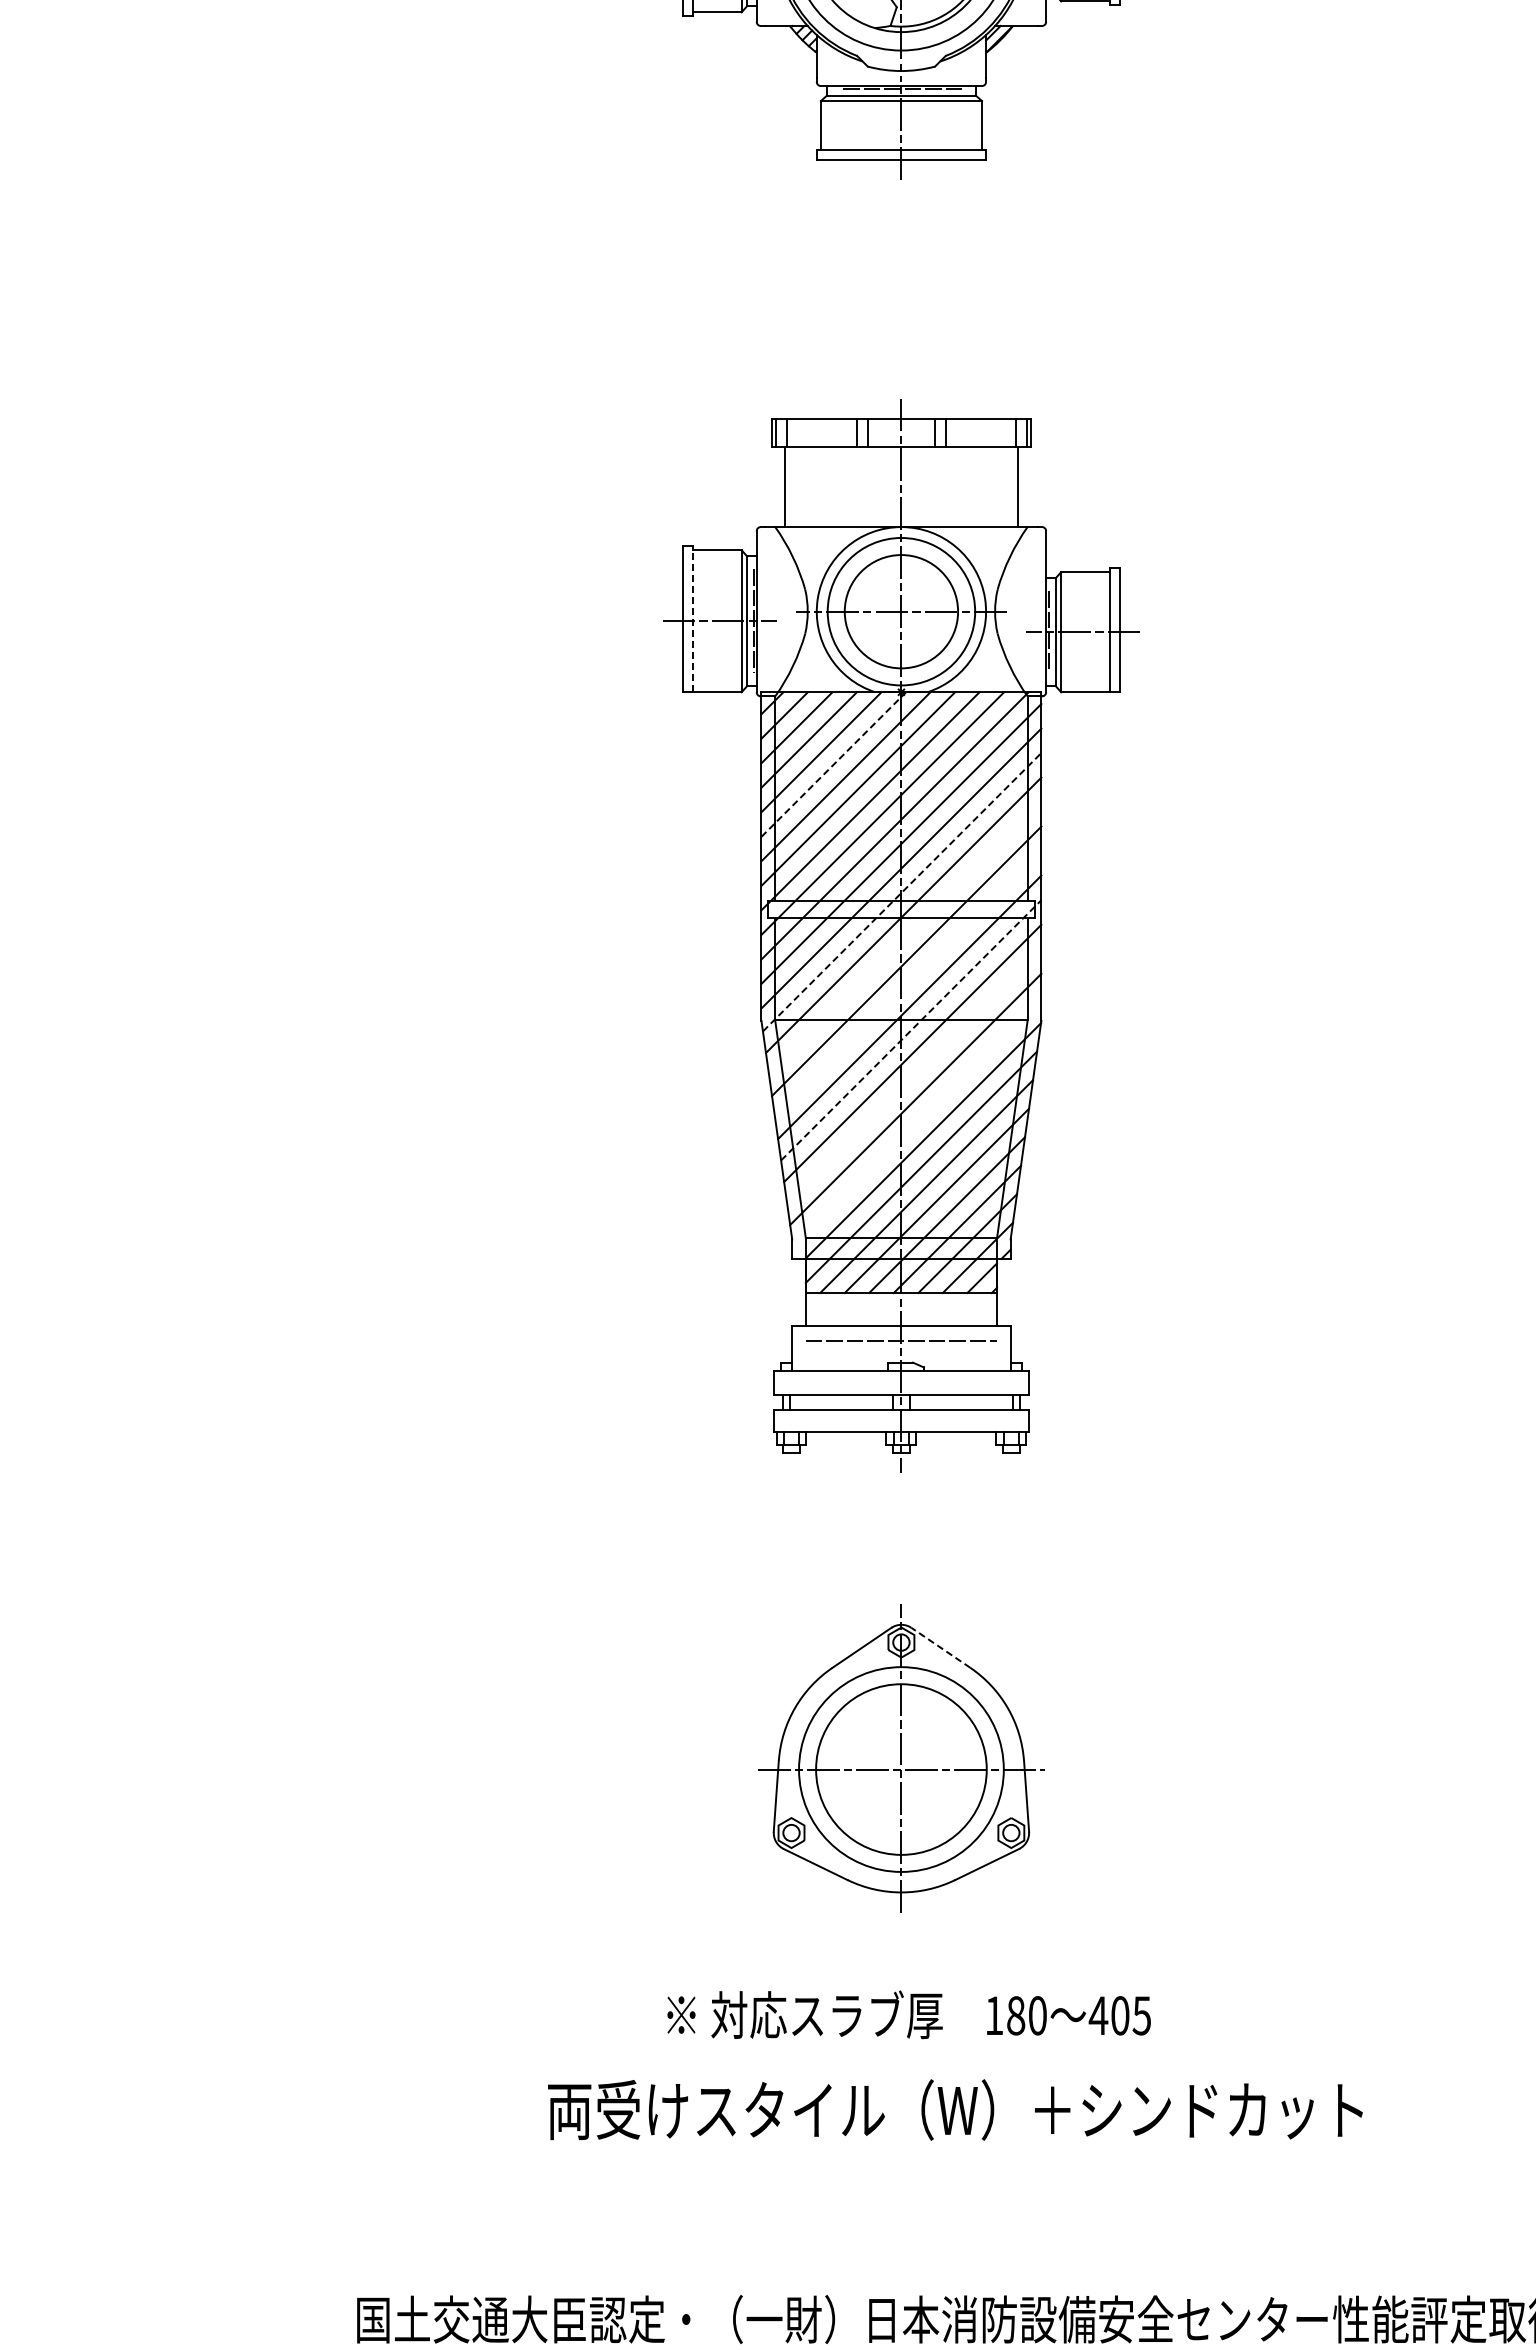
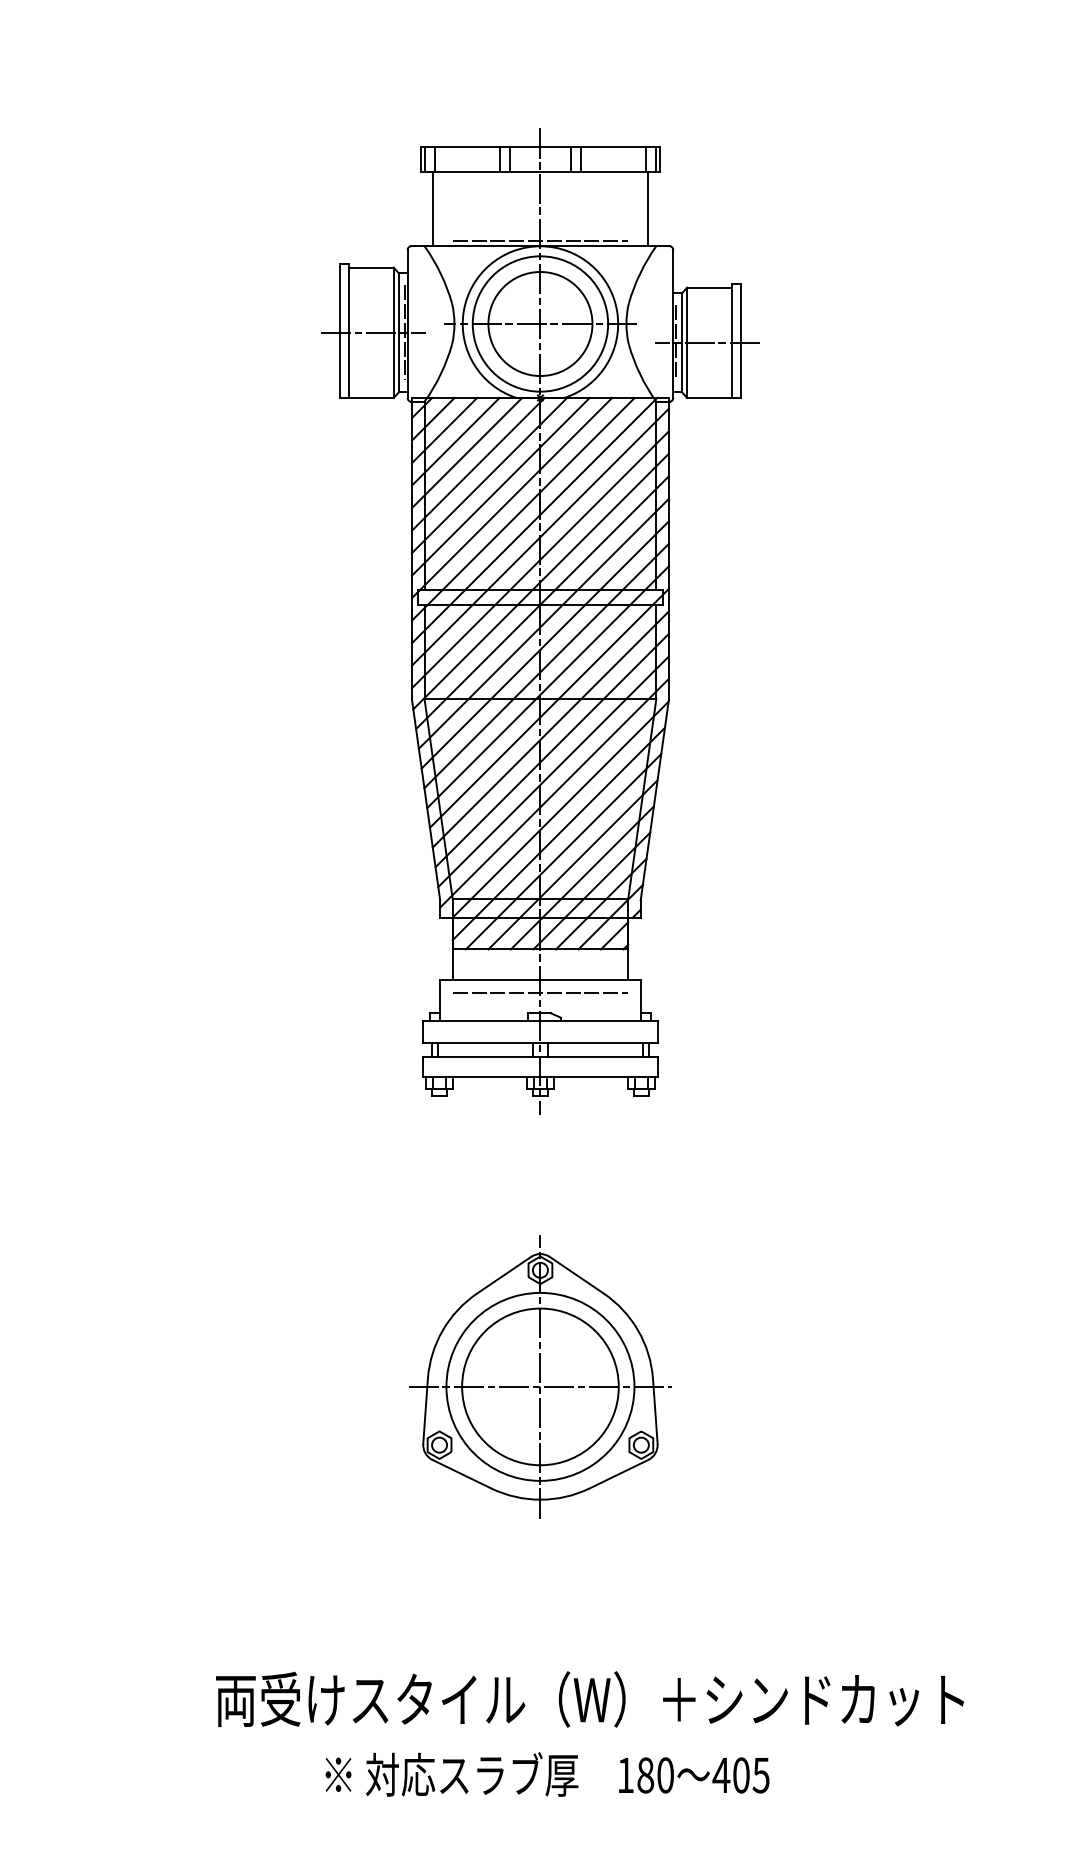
line: (901, 521) -> (540, 241), added
line: (692, 618) -> (348, 330), dashed -> solid
line: (834, 764) -> (479, 464), dashed -> solid
line: (902, 892) -> (541, 581), dashed -> solid
line: (904, 938) -> (543, 623), added
line: (908, 984) -> (546, 666), added
line: (911, 1029) -> (549, 707), dashed -> solid
line: (914, 1076) -> (552, 750), added
line: (916, 1122) -> (554, 792), added
line: (940, 1647) -> (576, 1274), dashed -> solid
text: (908, 2014) -> (546, 1774), moved

